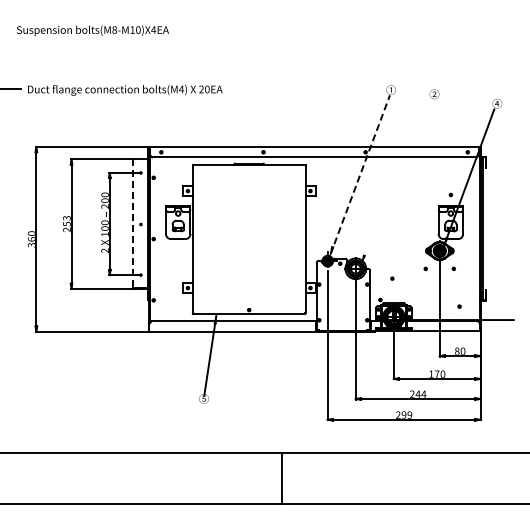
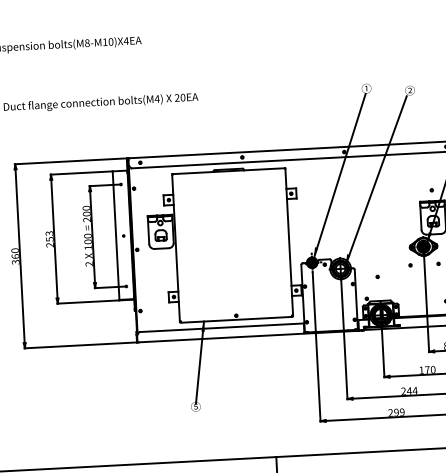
line: (360, 174) -> (340, 174), dashed -> solid
line: (396, 181) -> (376, 179), added
line: (133, 224) -> (116, 236), dashed -> solid

